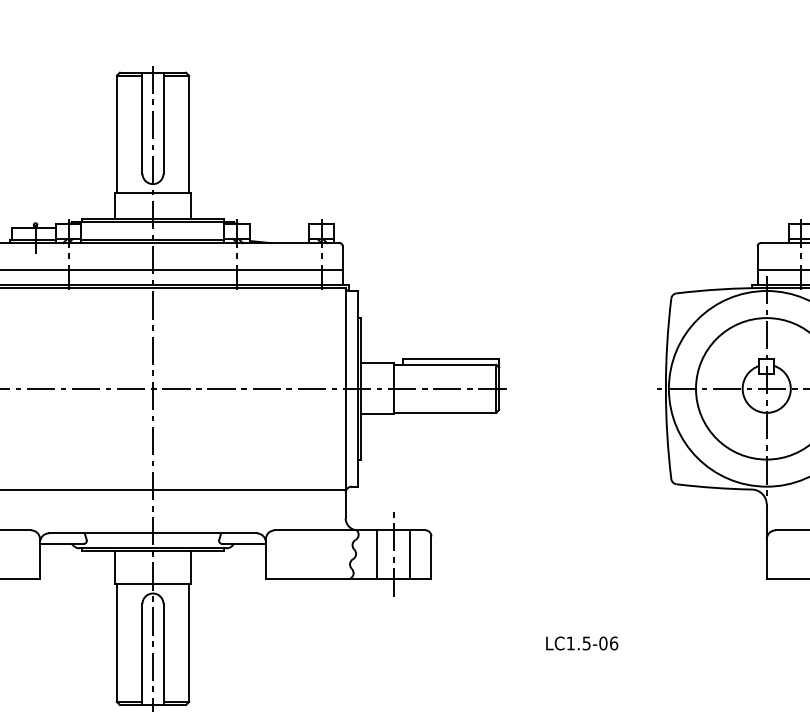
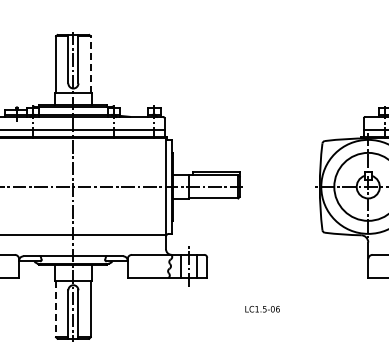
line: (188, 134) -> (90, 64), solid -> dashed
line: (117, 644) -> (56, 309), solid -> dashed
text: (581, 644) -> (262, 309), moved

